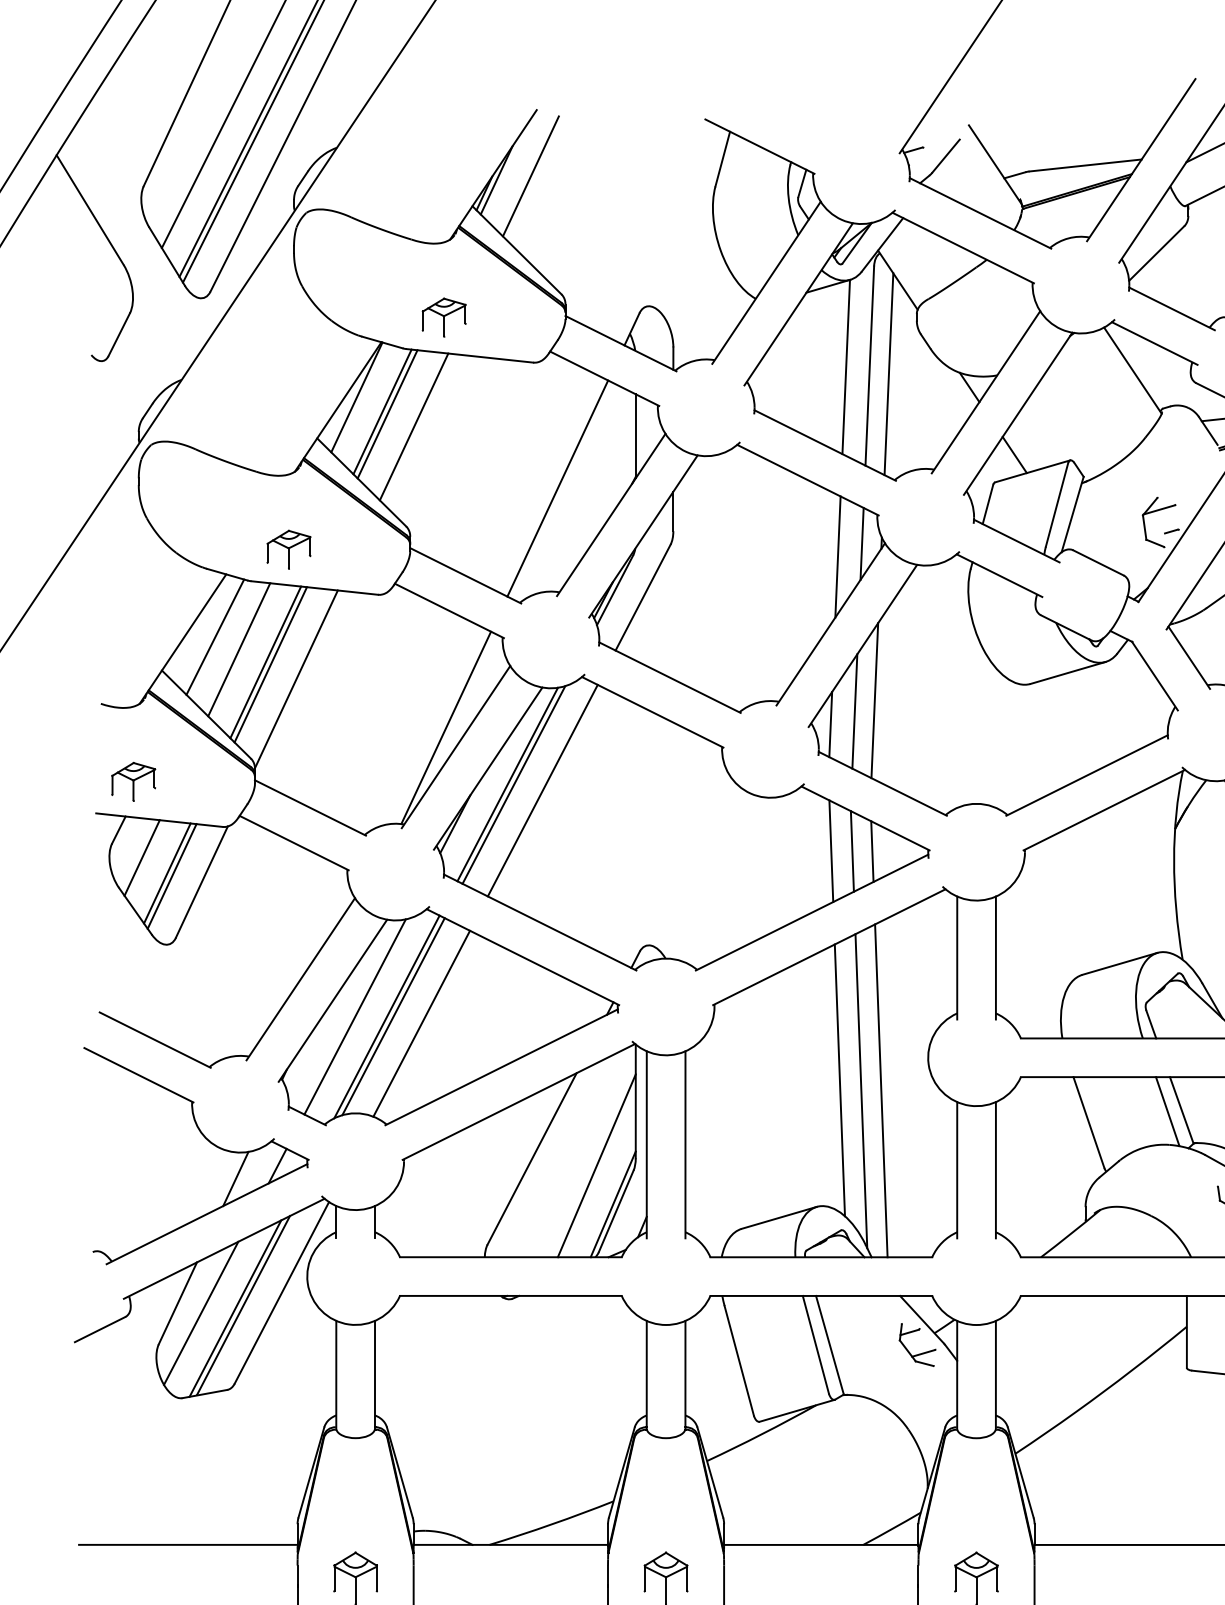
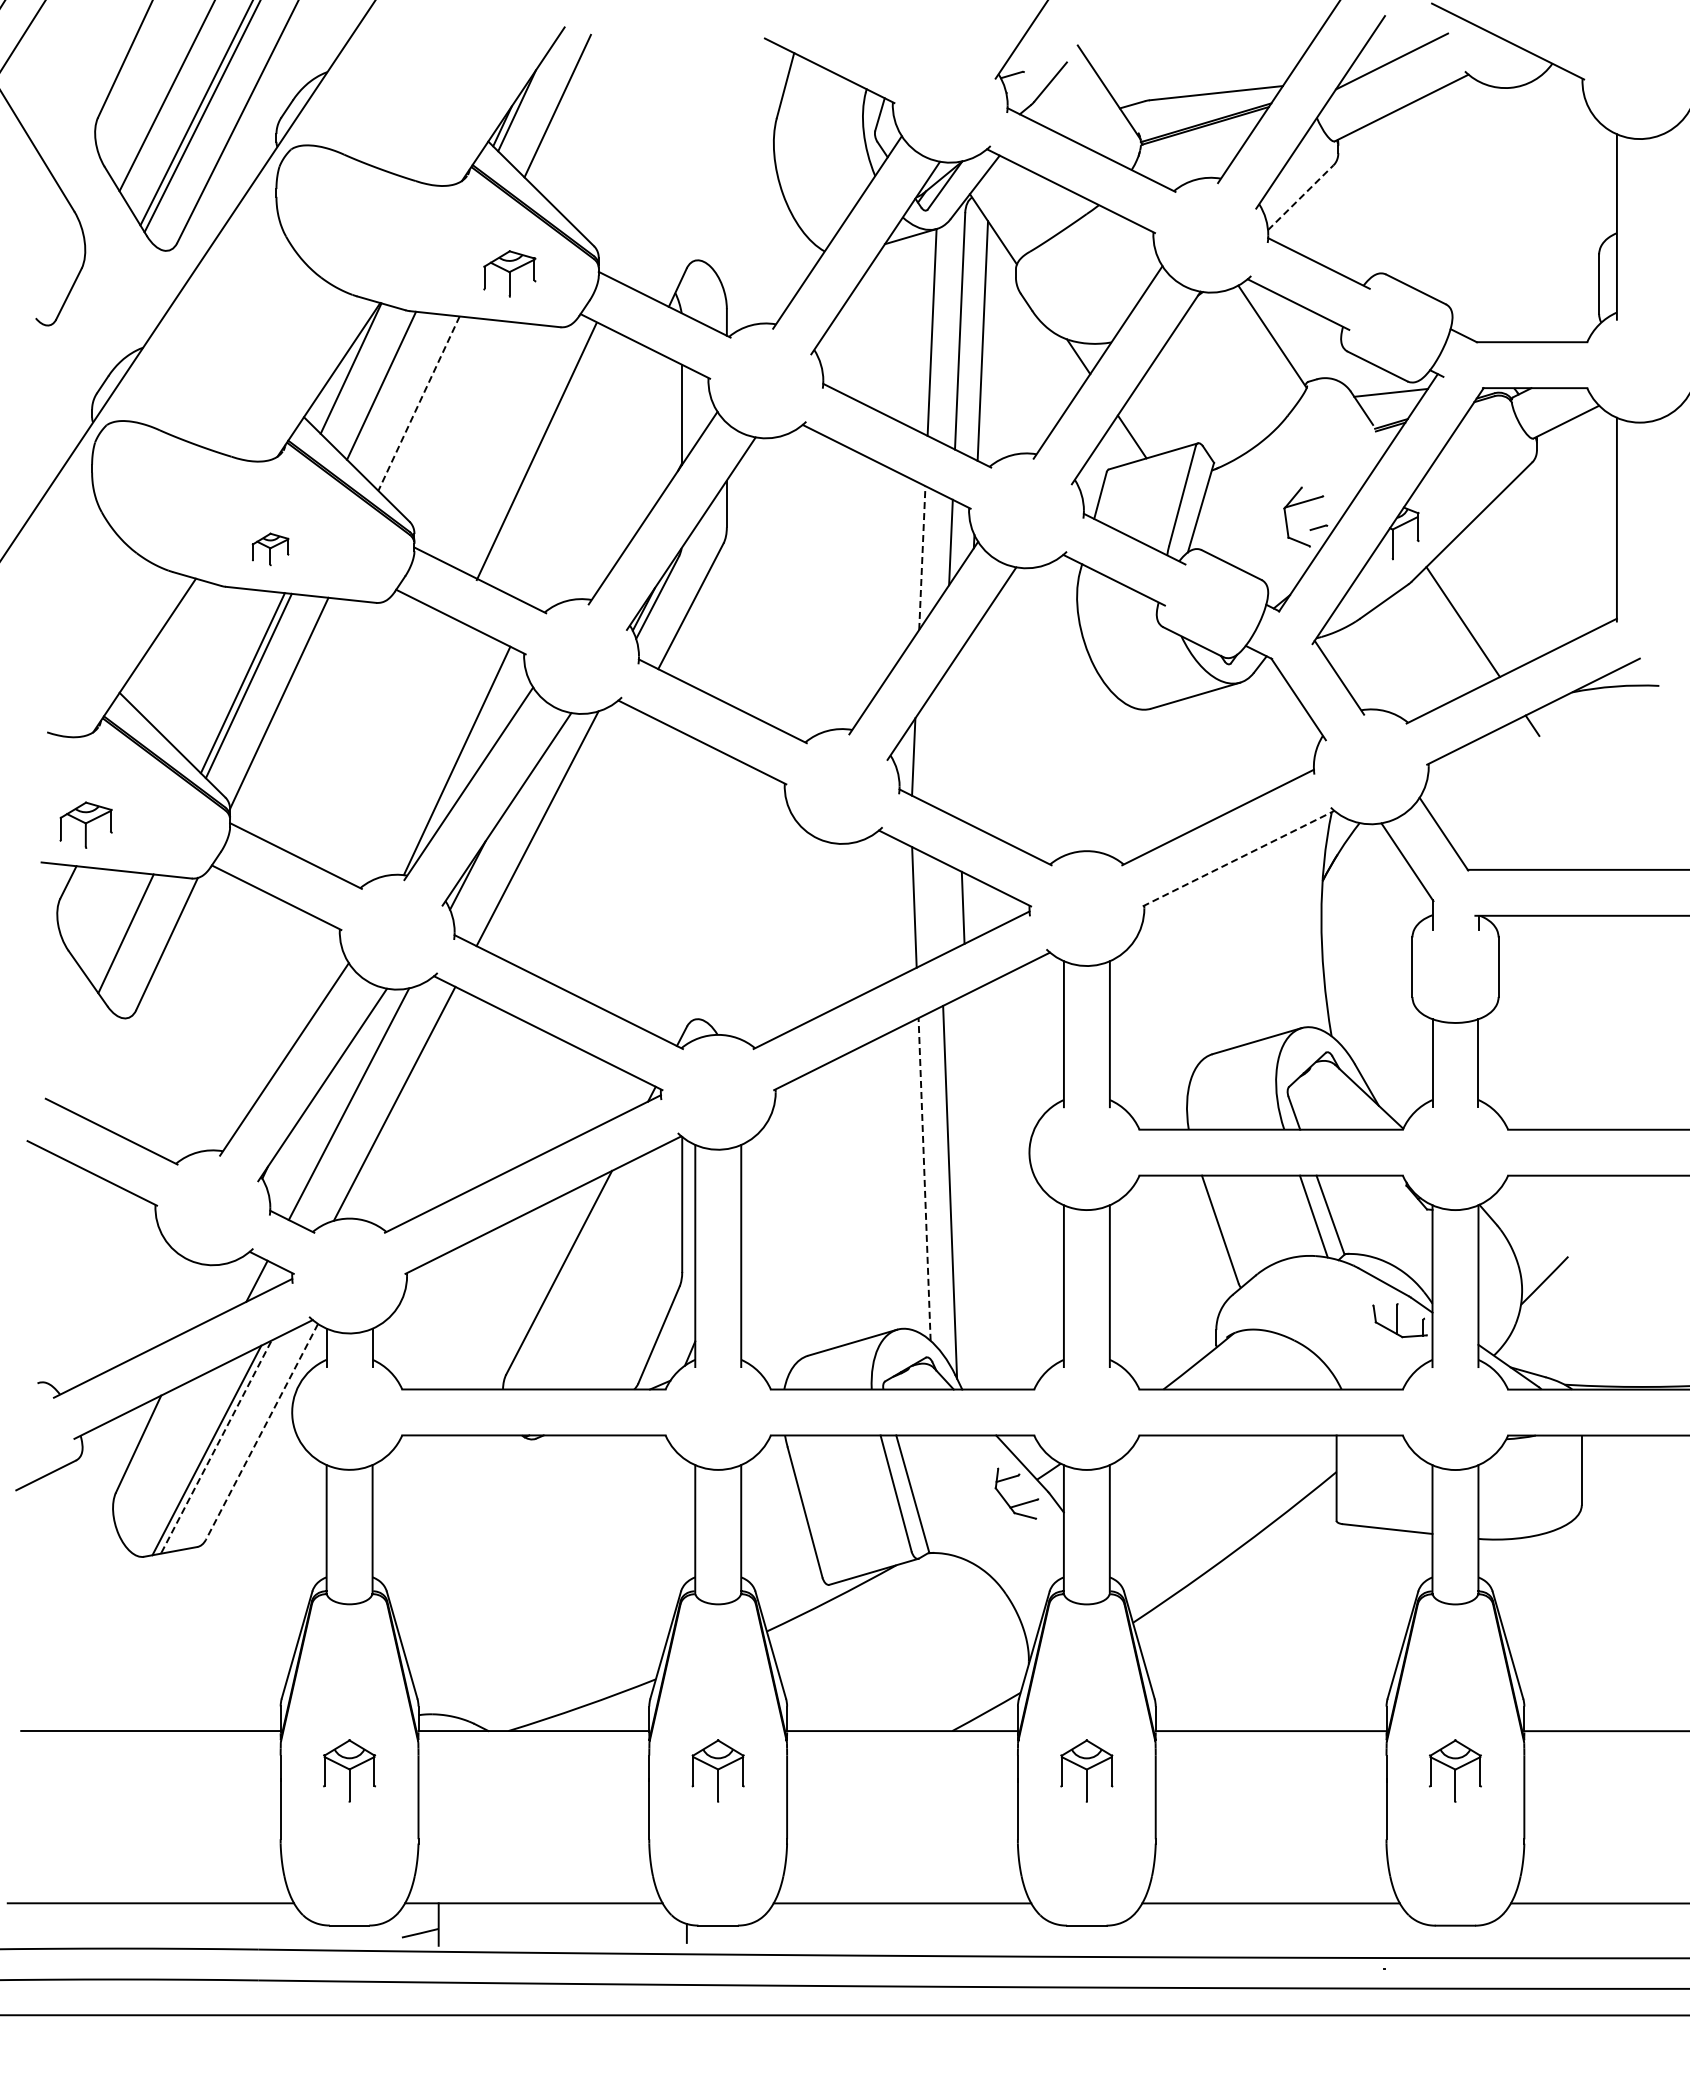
line: (1157, 253) -> (1301, 197), solid -> dashed
part: (443, 317) -> (509, 273), moved
line: (387, 414) -> (387, 388), removed
line: (413, 427) -> (418, 404), solid -> dashed
line: (557, 488) -> (536, 451), moved
part: (289, 549) -> (270, 549), size x0.7
line: (838, 557) -> (922, 558), solid -> dashed
line: (214, 636) -> (182, 652), removed
line: (239, 650) -> (211, 668), removed
line: (875, 700) -> (966, 728), removed
line: (854, 711) -> (942, 741), removed
line: (507, 784) -> (529, 828), removed
line: (542, 790) -> (571, 835), removed
line: (1105, 810) -> (1239, 858), solid -> dashed
line: (852, 851) -> (939, 907), removed
line: (142, 858) -> (96, 915), removed
line: (171, 876) -> (131, 937), removed
line: (386, 1016) -> (386, 1103), removed
line: (421, 1023) -> (427, 1111), removed
line: (839, 1079) -> (924, 1178), solid -> dashed
line: (881, 1090) -> (973, 1191), removed
line: (596, 1165) -> (635, 1280), removed
line: (235, 1178) -> (207, 1296), removed
line: (613, 1204) -> (655, 1326), removed
line: (282, 1292) -> (262, 1431), solid -> dashed
line: (243, 1305) -> (216, 1446), solid -> dashed
line: (201, 1313) -> (166, 1456), removed

